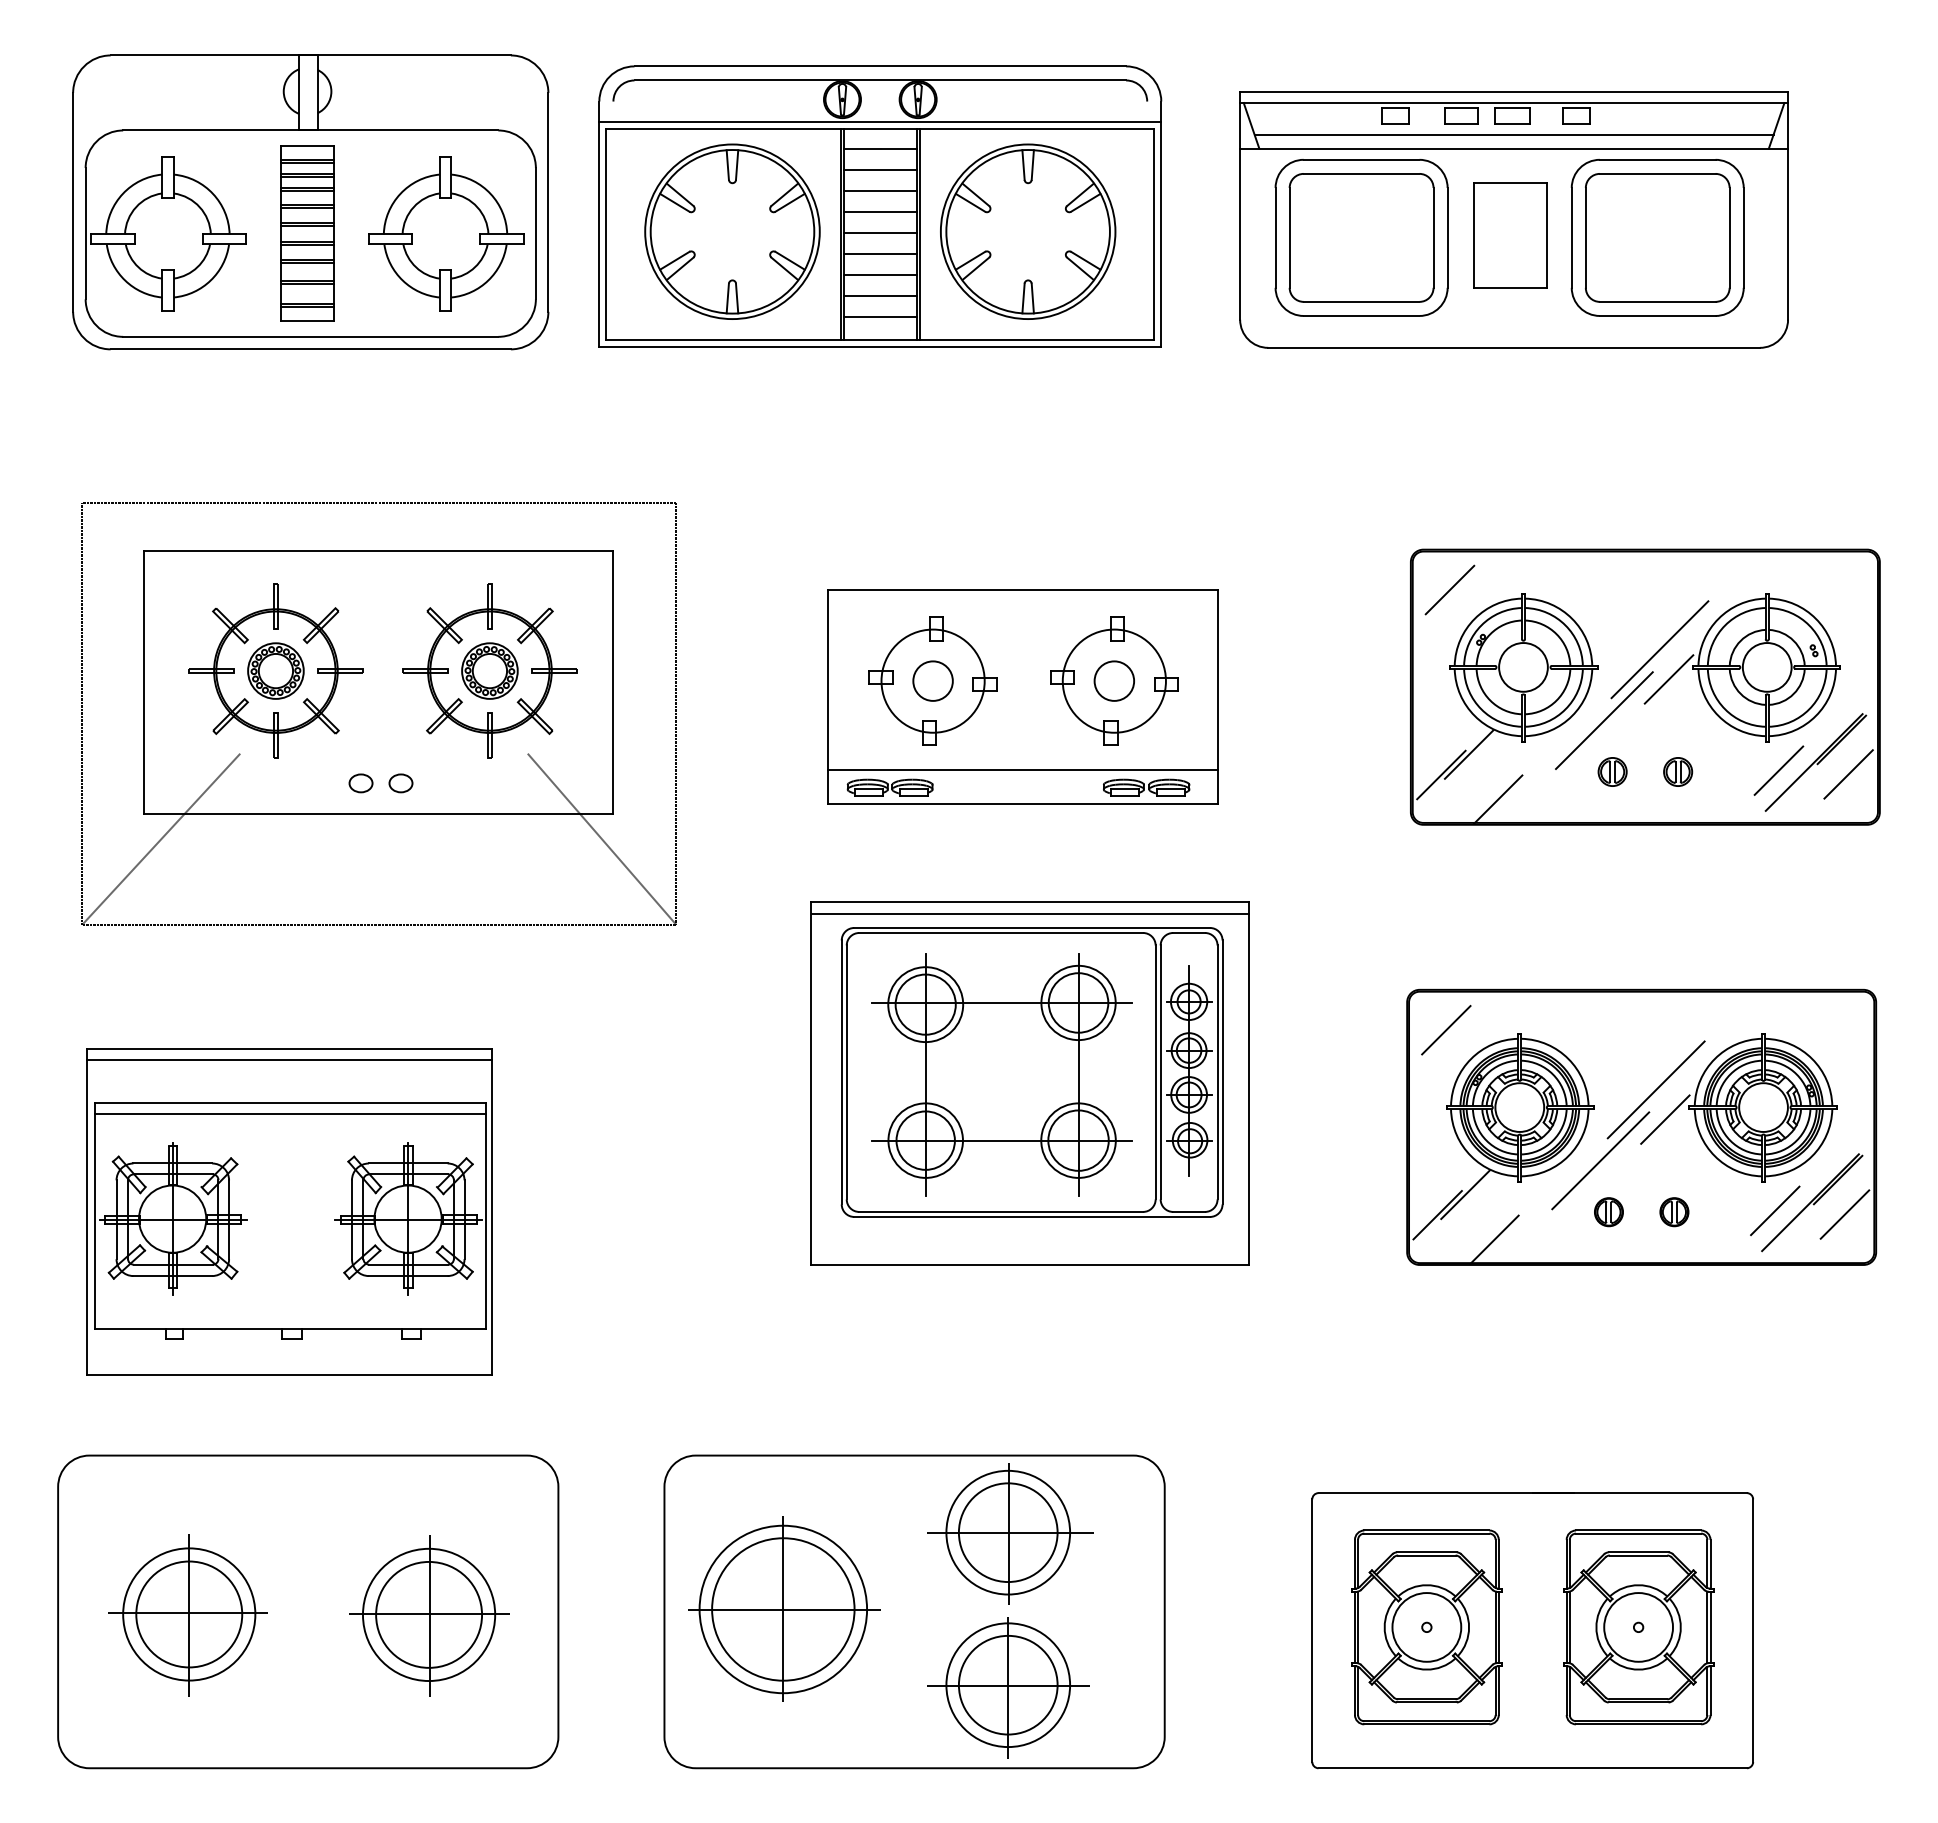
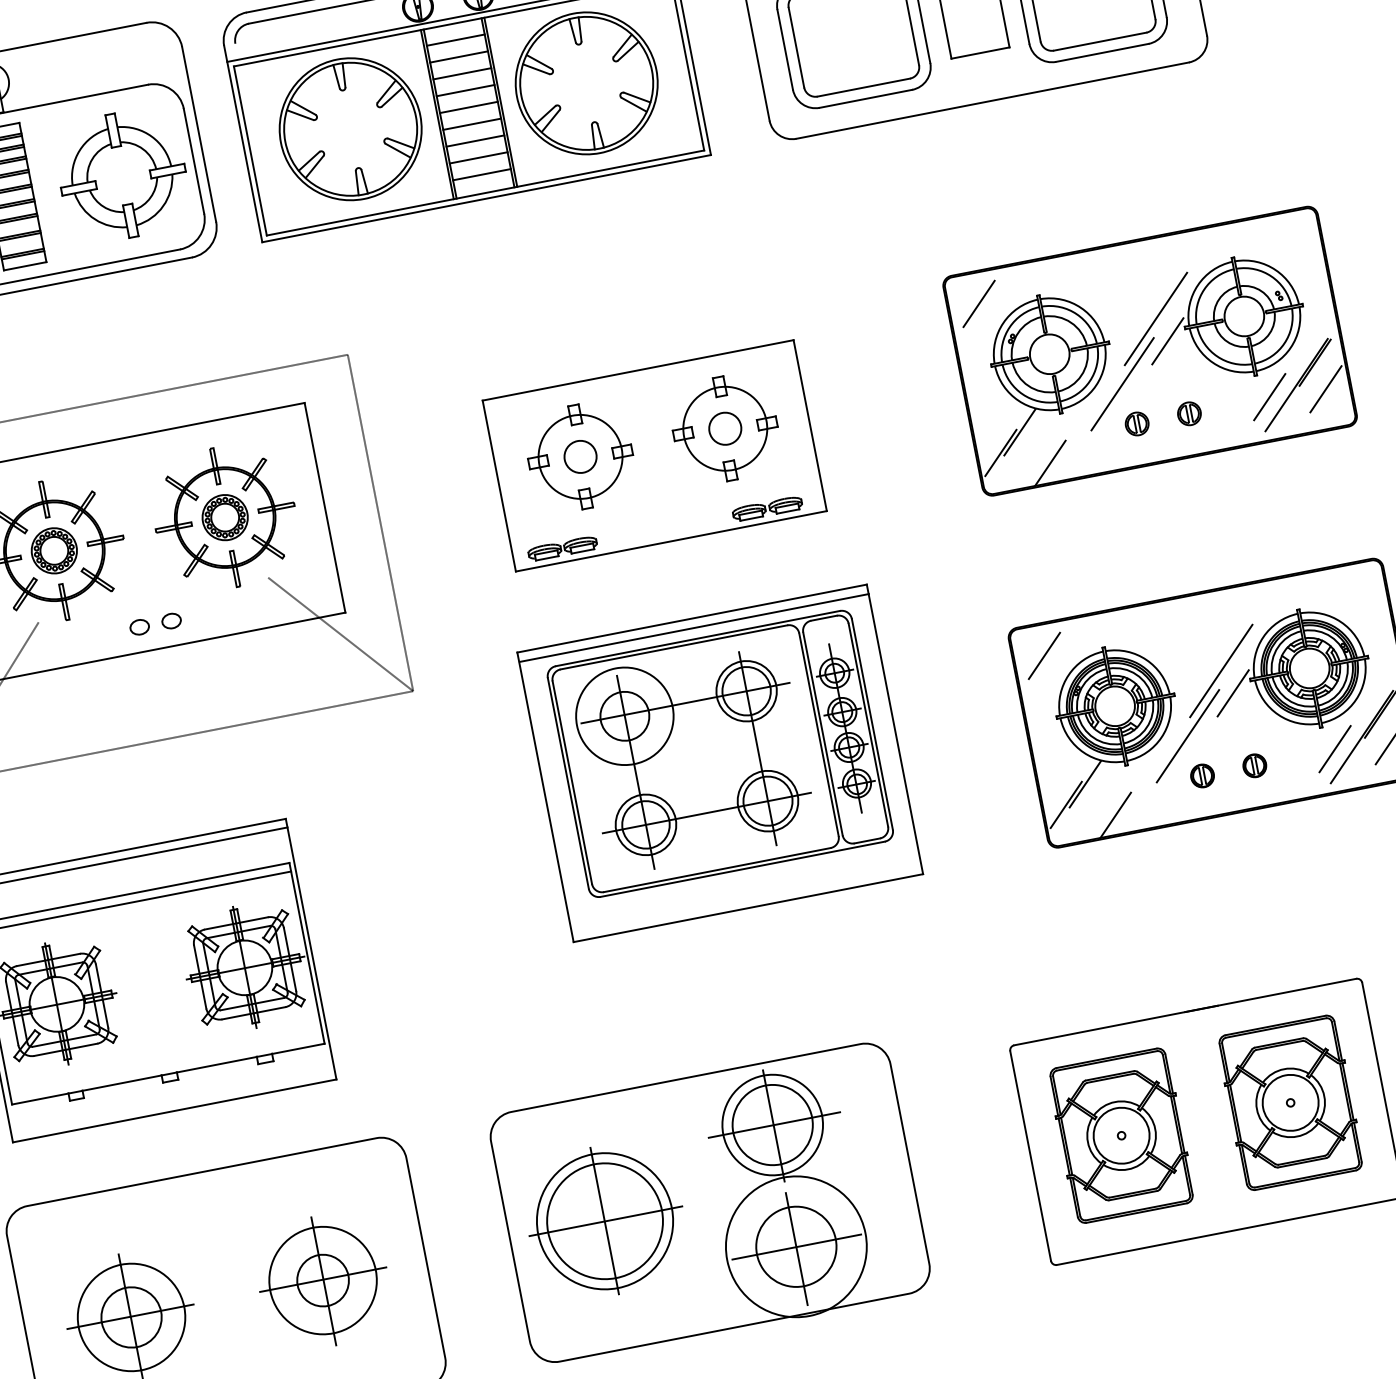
line: (1022, 769) -> (665, 513), removed
circle: (925, 1004) -> (624, 716), size x1.6
circle: (189, 1614) -> (131, 1317), size x0.7
circle: (429, 1614) -> (323, 1280), size x0.6
circle: (1008, 1685) -> (796, 1247), size x1.4

